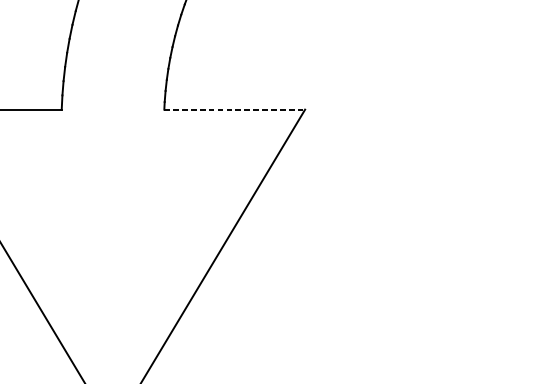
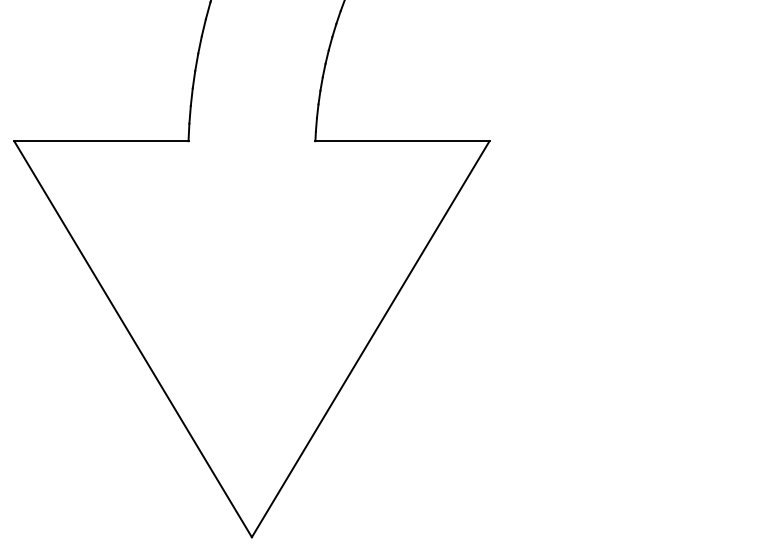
line: (234, 109) -> (402, 141), dashed -> solid

